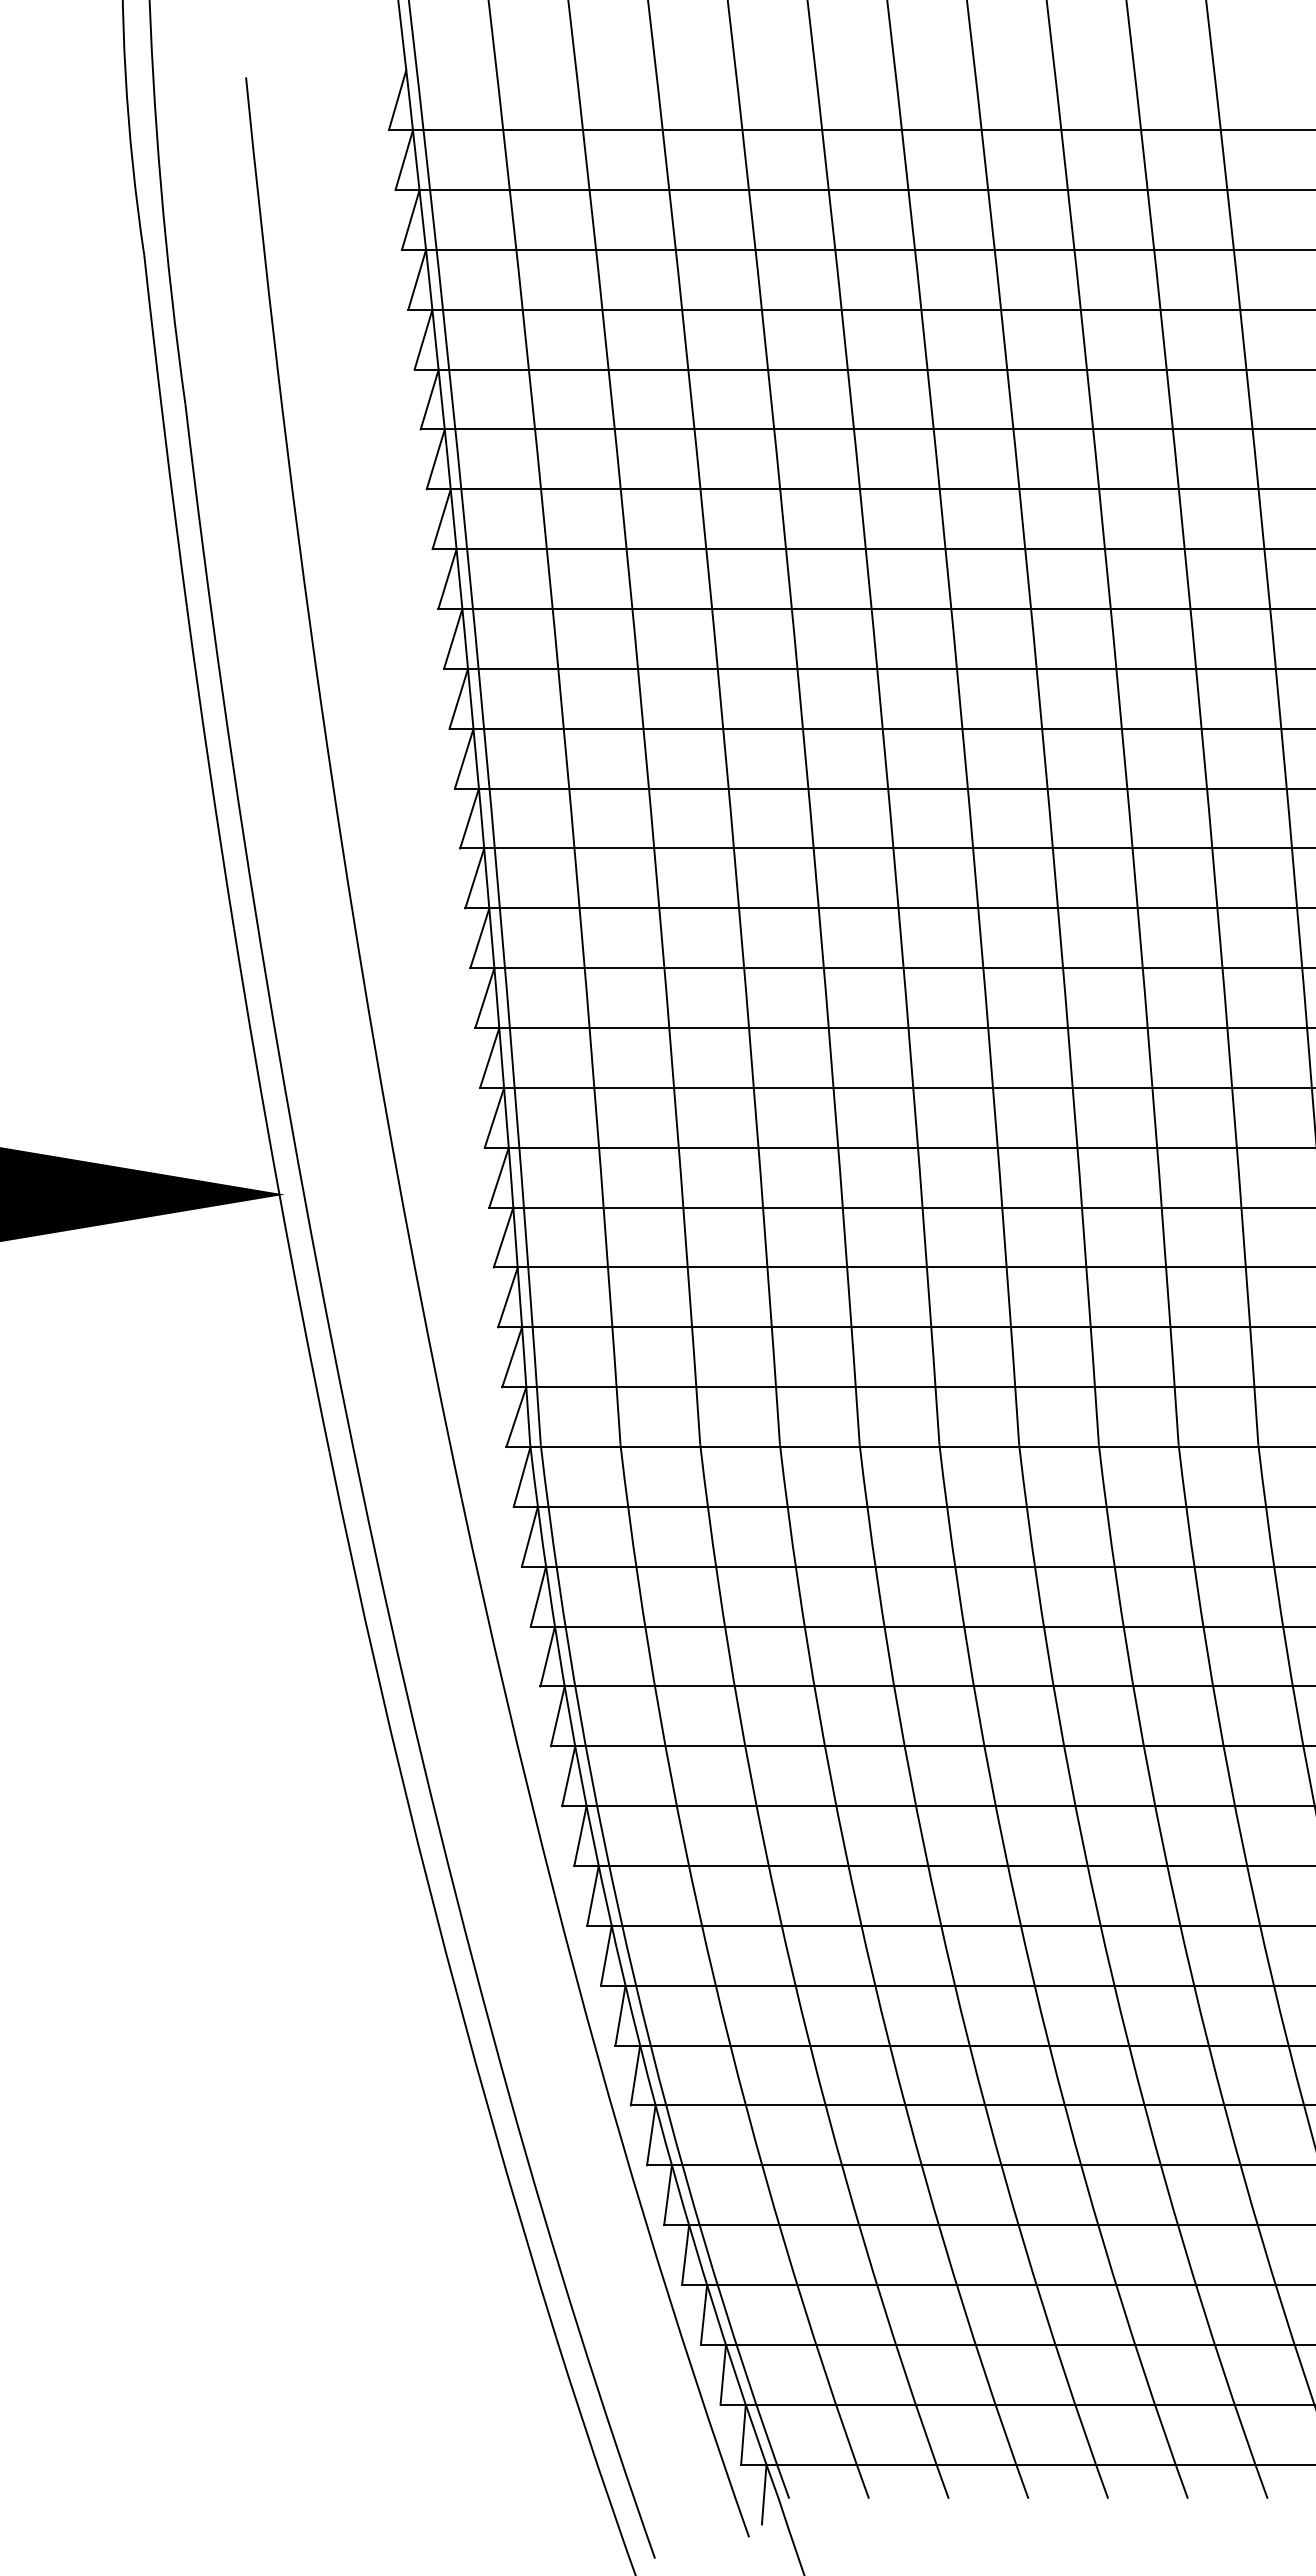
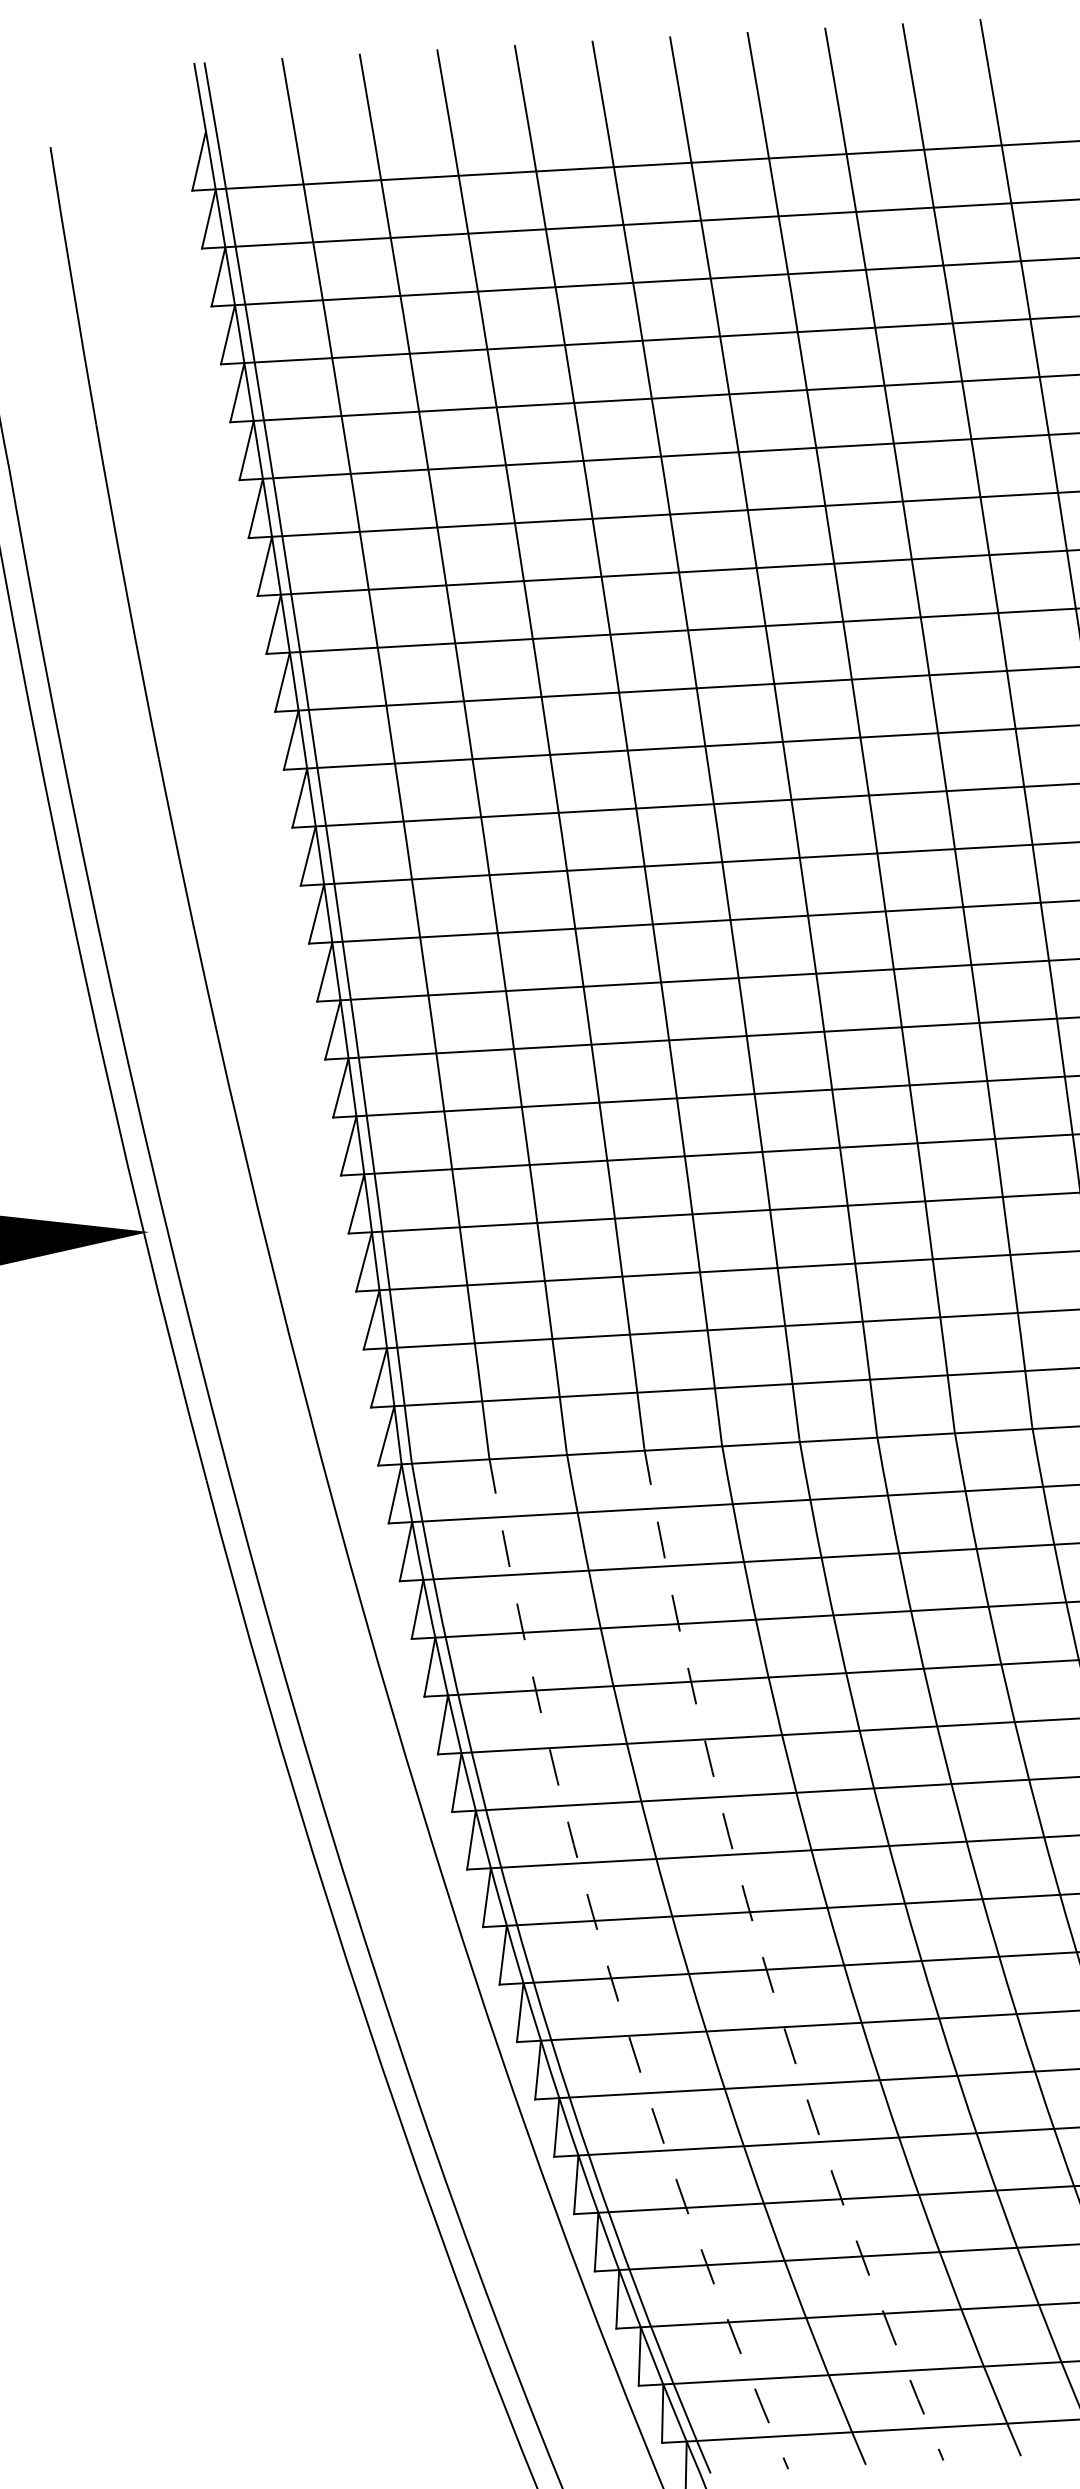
arc: (714, 1978) -> (609, 1971), solid -> dashed
arc: (873, 1978) -> (764, 1962), solid -> dashed

